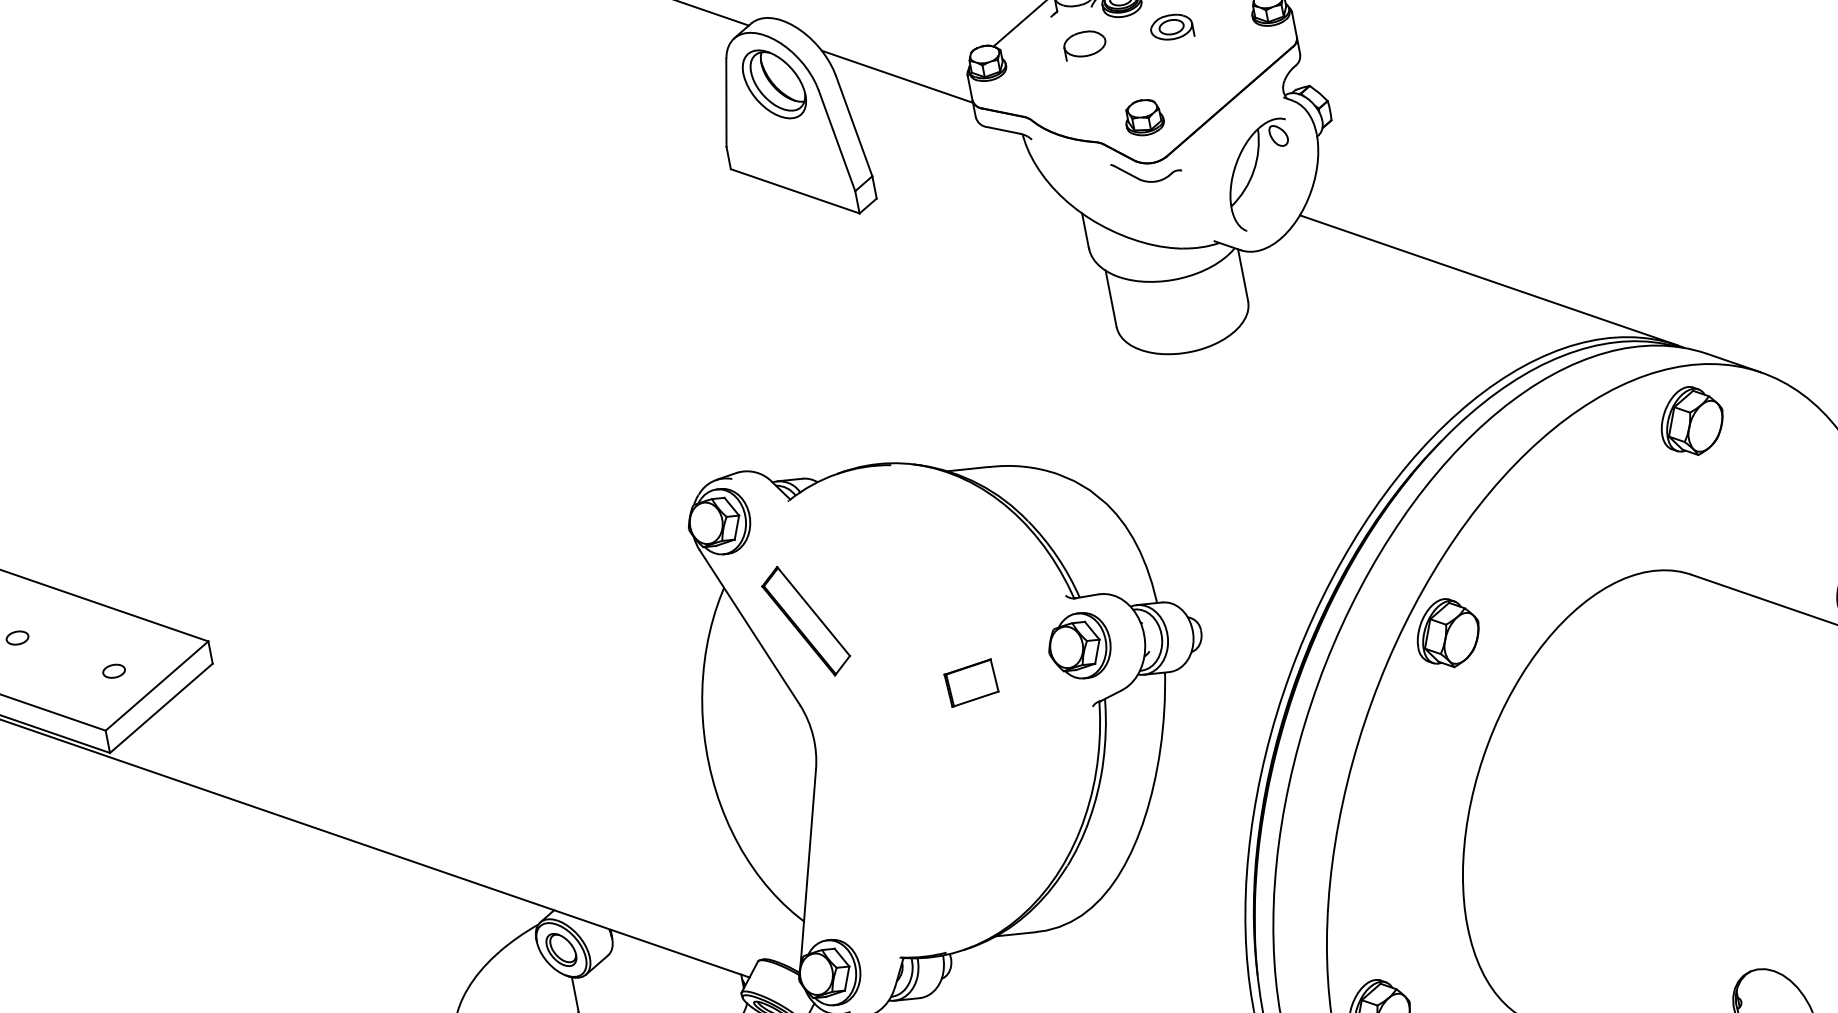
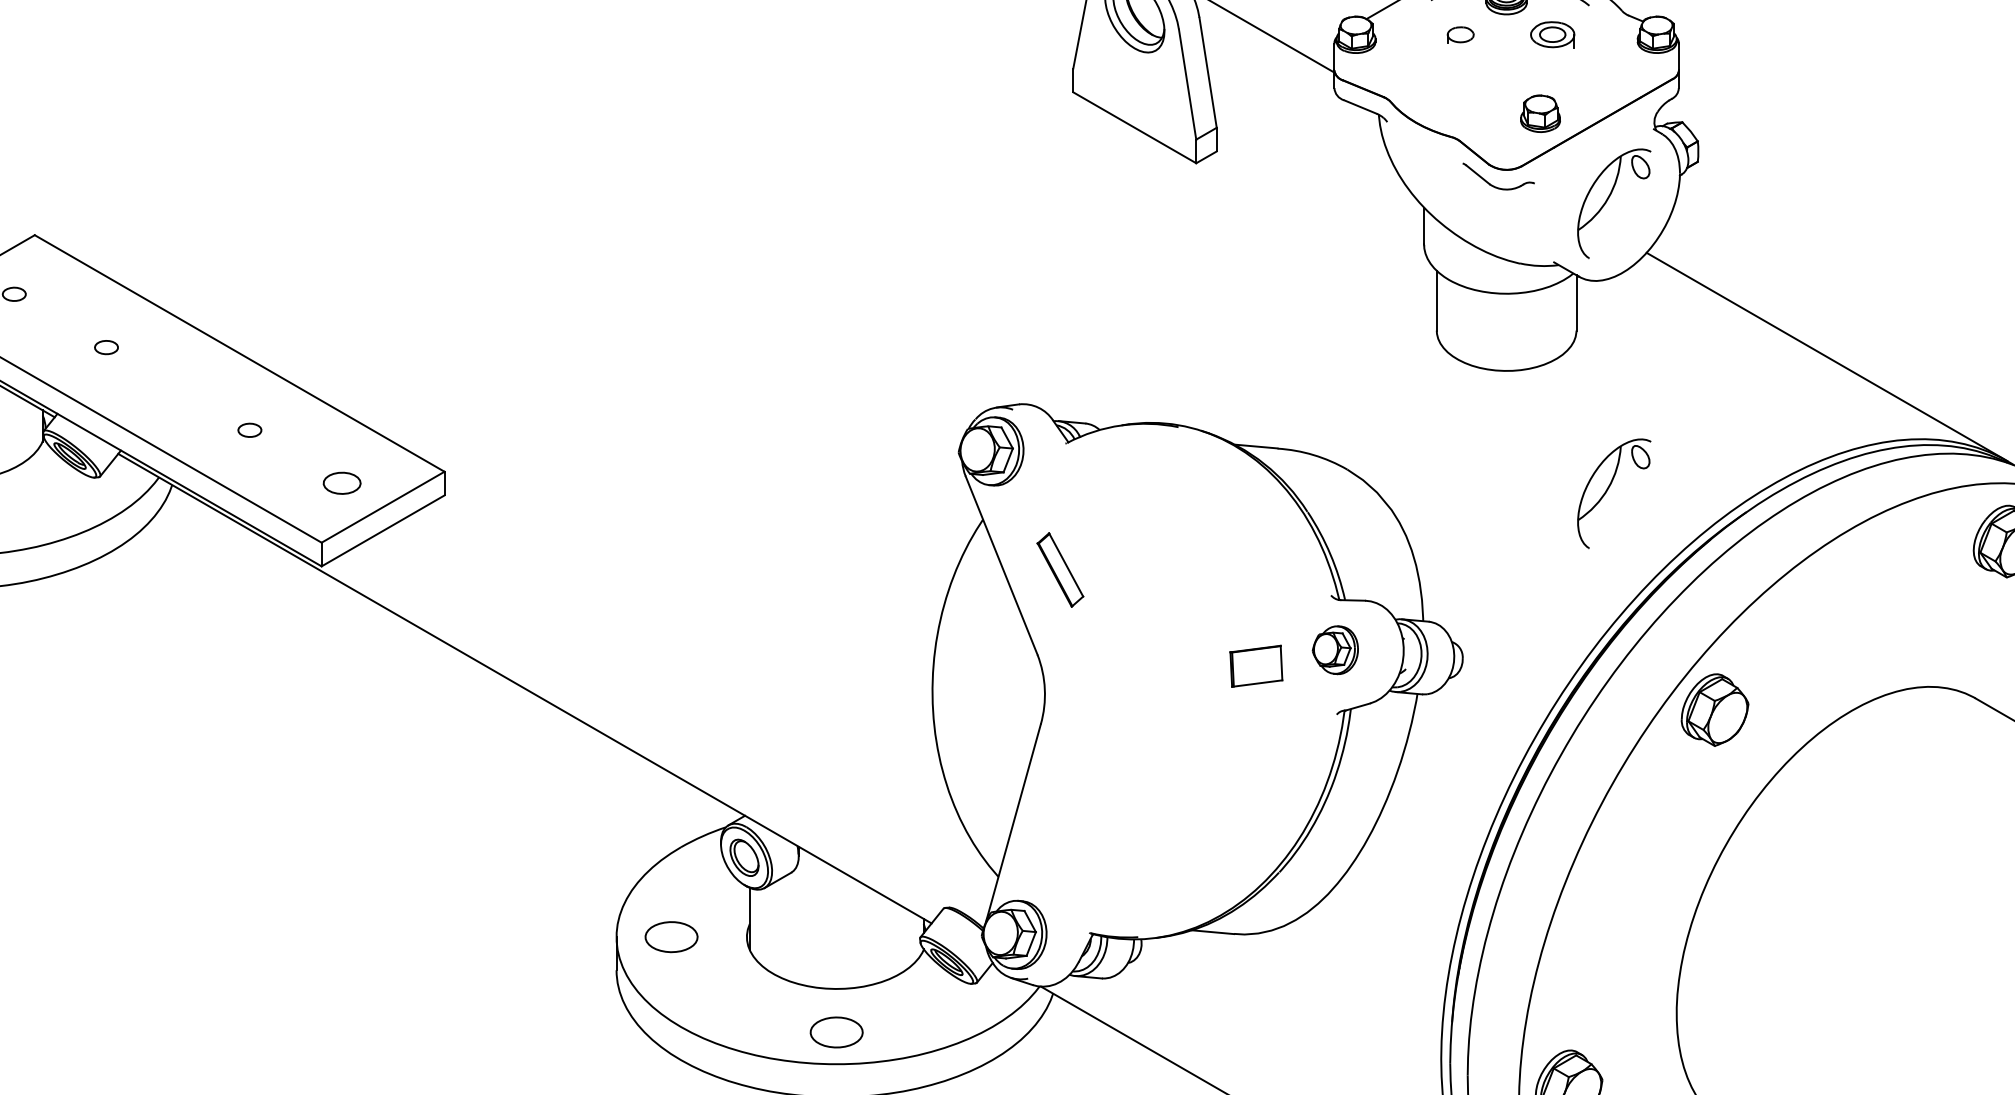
part: (1084, 43) -> (1460, 34), size x0.6
part: (1143, 117) -> (1540, 113), moved
part: (1308, 444) -> (1609, 488), added
part: (806, 620) -> (1060, 569), size x0.6
part: (1079, 646) -> (1335, 650), size x0.7
part: (113, 671) -> (341, 483), size x1.6
part: (971, 682) -> (1256, 665), moved

